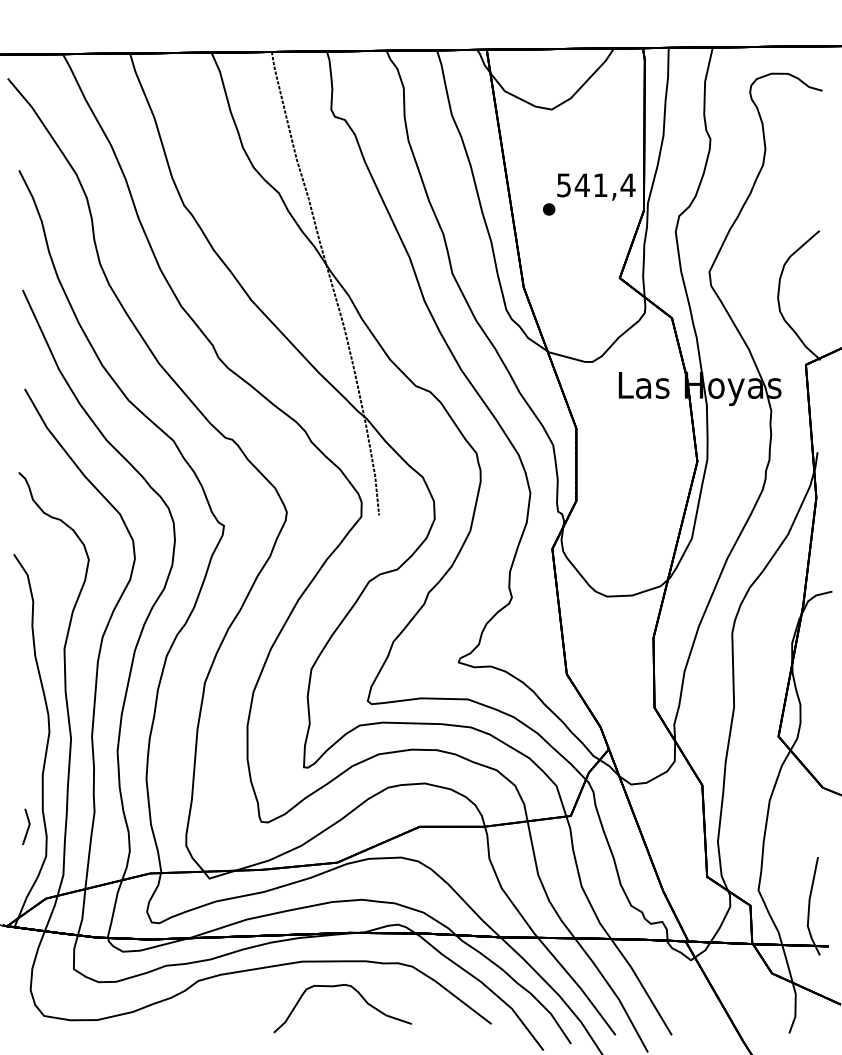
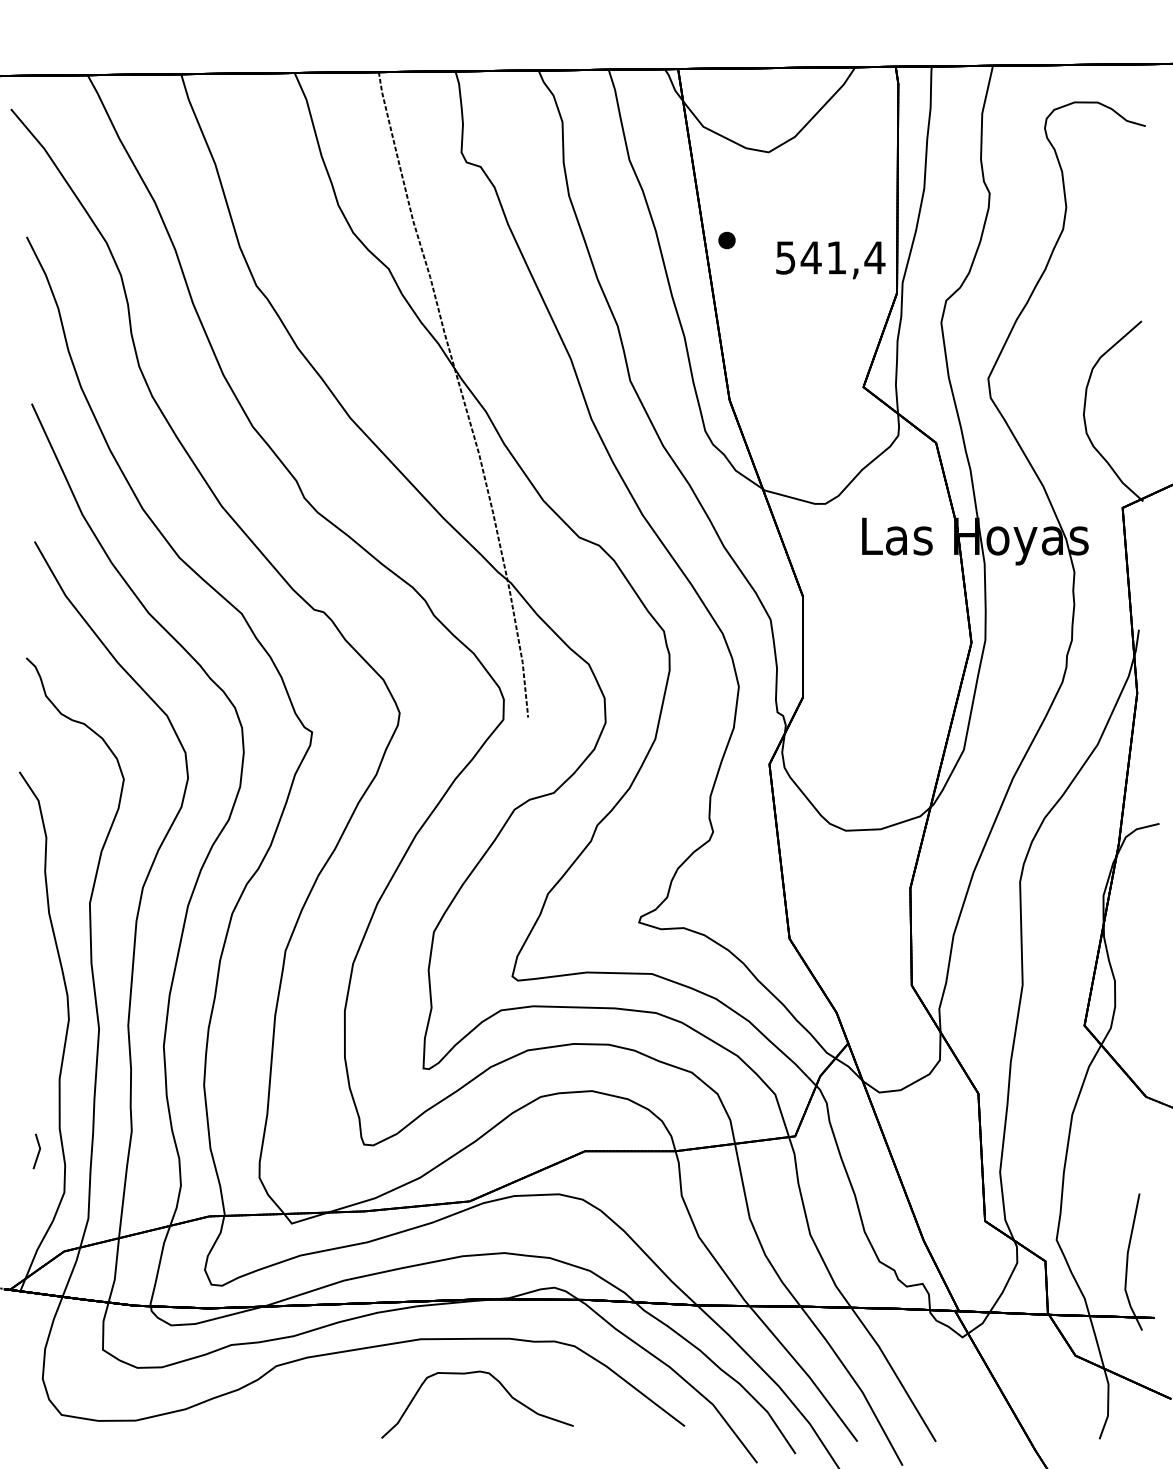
part: (548, 209) -> (726, 240), moved
part: (26, 826) -> (36, 1151), size x0.7

